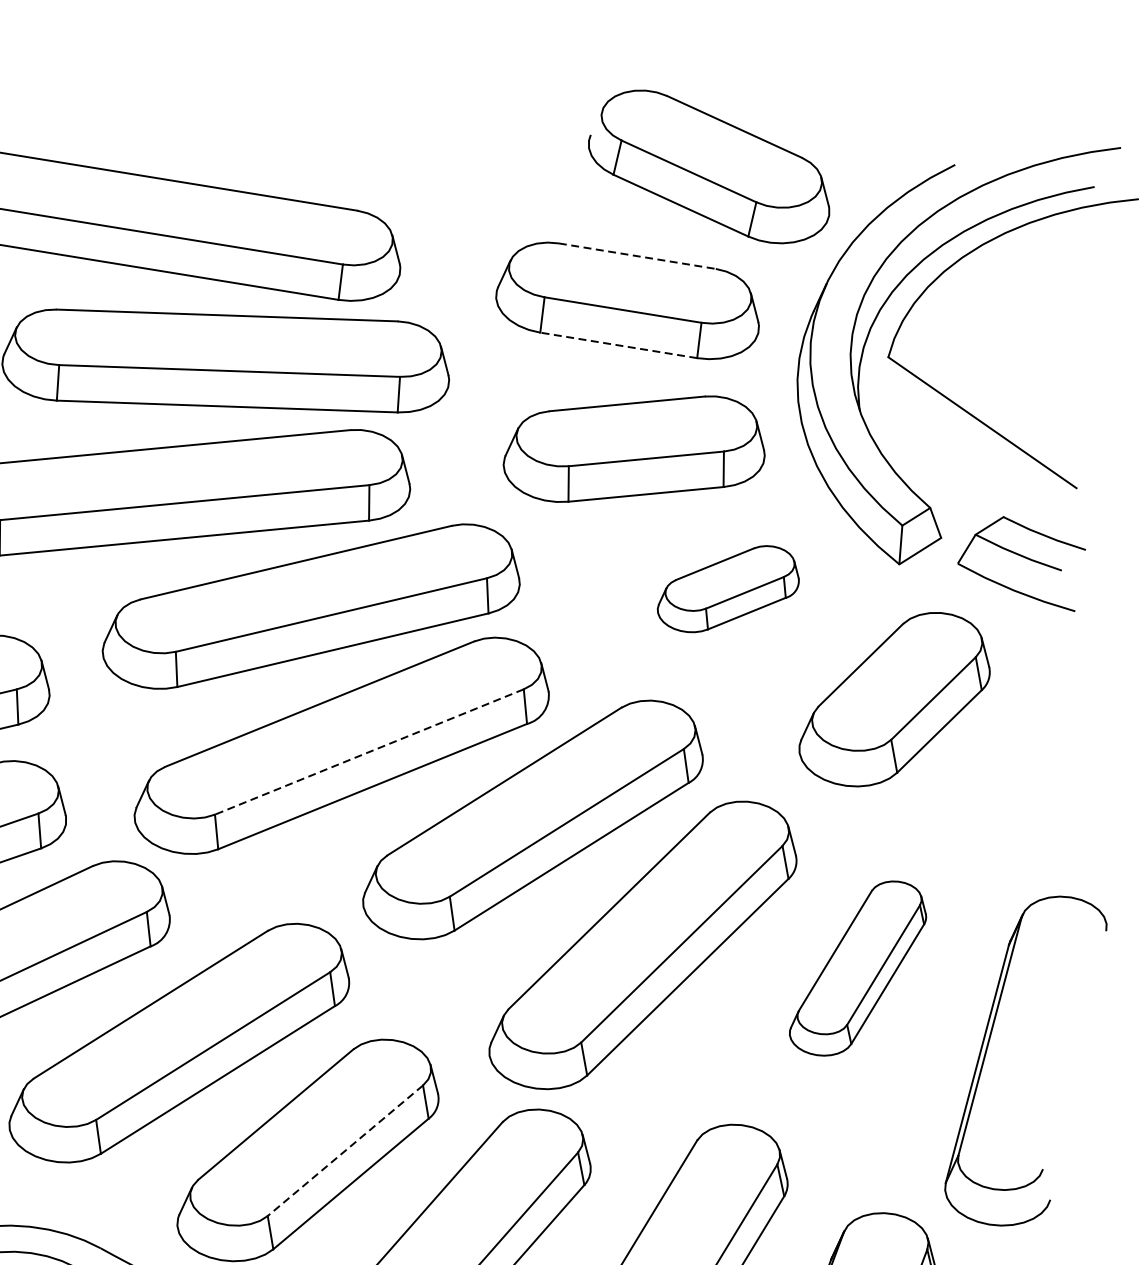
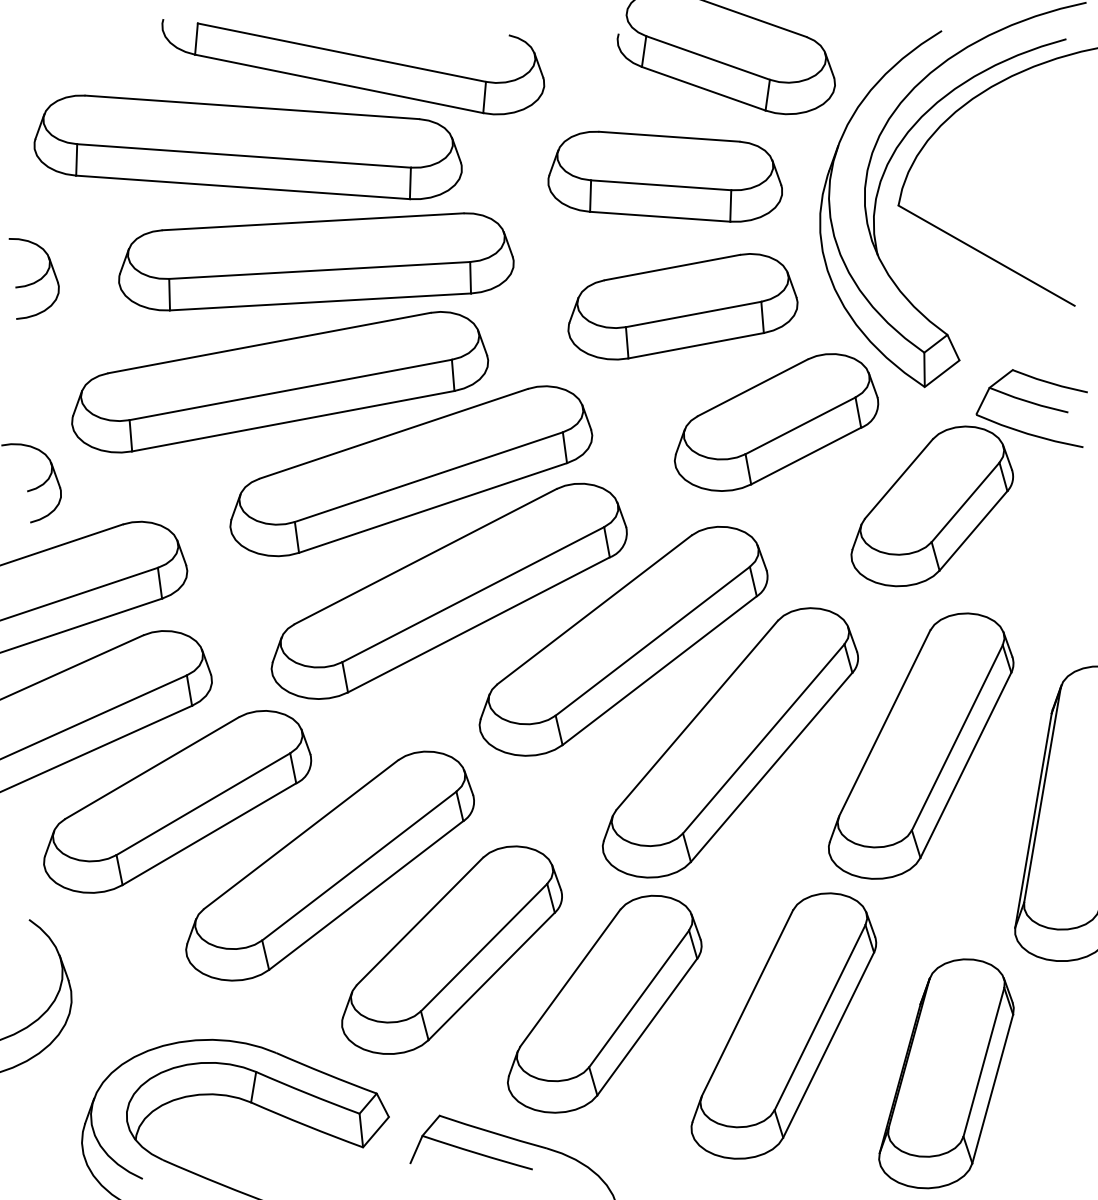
part: (288, 145) -> (353, 67), added
line: (637, 255) -> (669, 136), dashed -> solid
line: (617, 345) -> (659, 216), dashed -> solid
part: (1020, 562) -> (1031, 408), moved
part: (728, 589) -> (776, 422), size x1.67
line: (368, 751) -> (472, 594), dashed -> solid
part: (858, 967) -> (921, 745), size x1.67
line: (345, 1150) -> (484, 947), dashed -> solid

